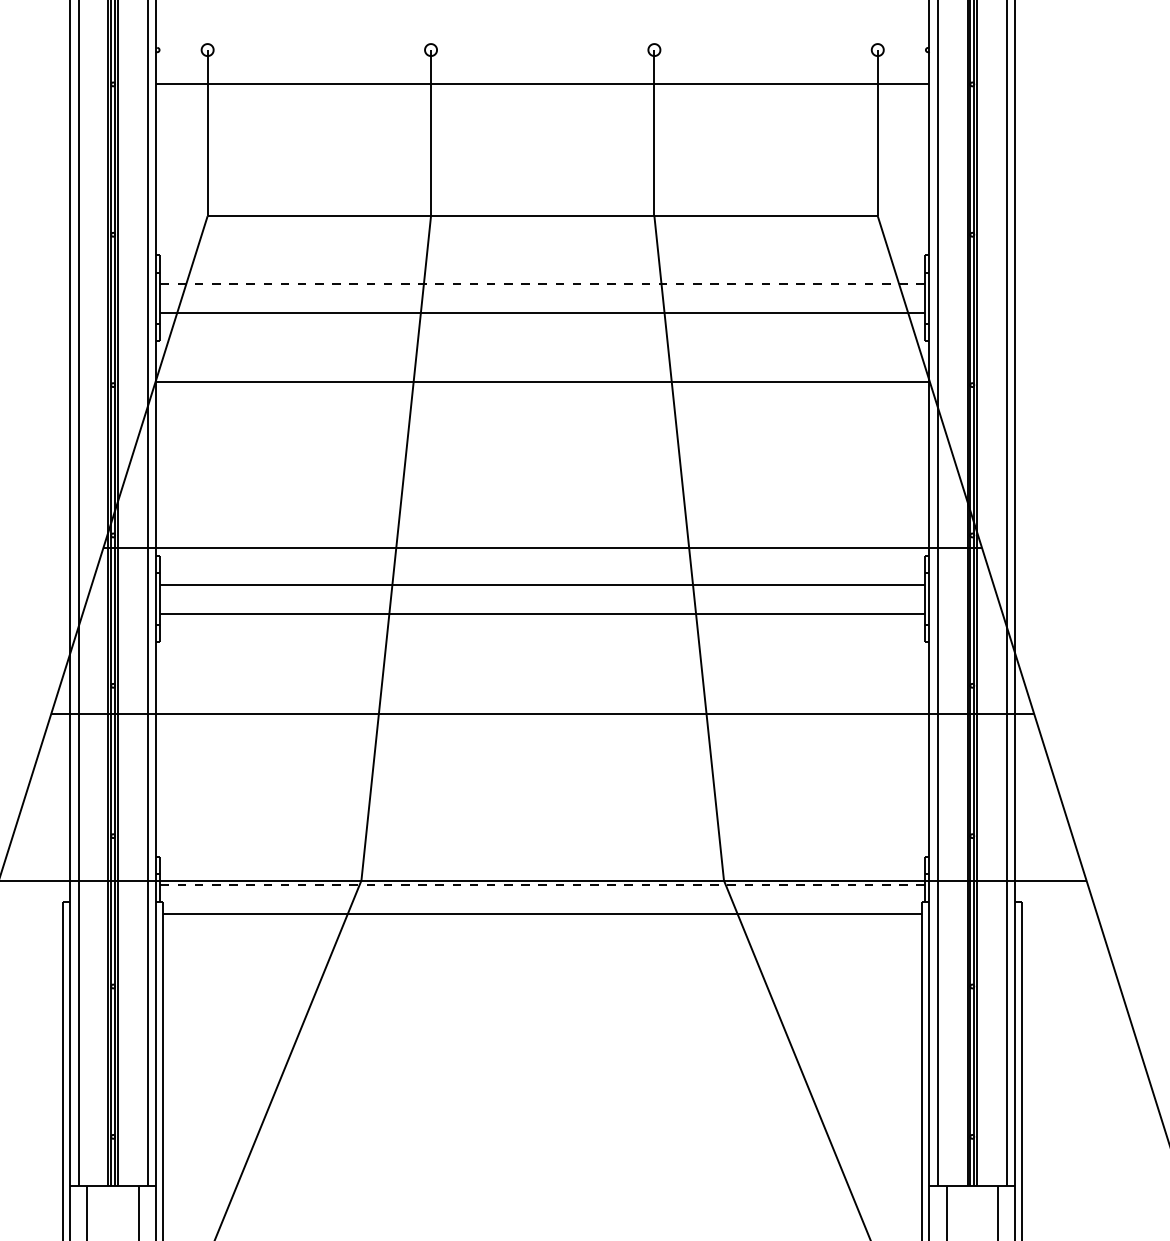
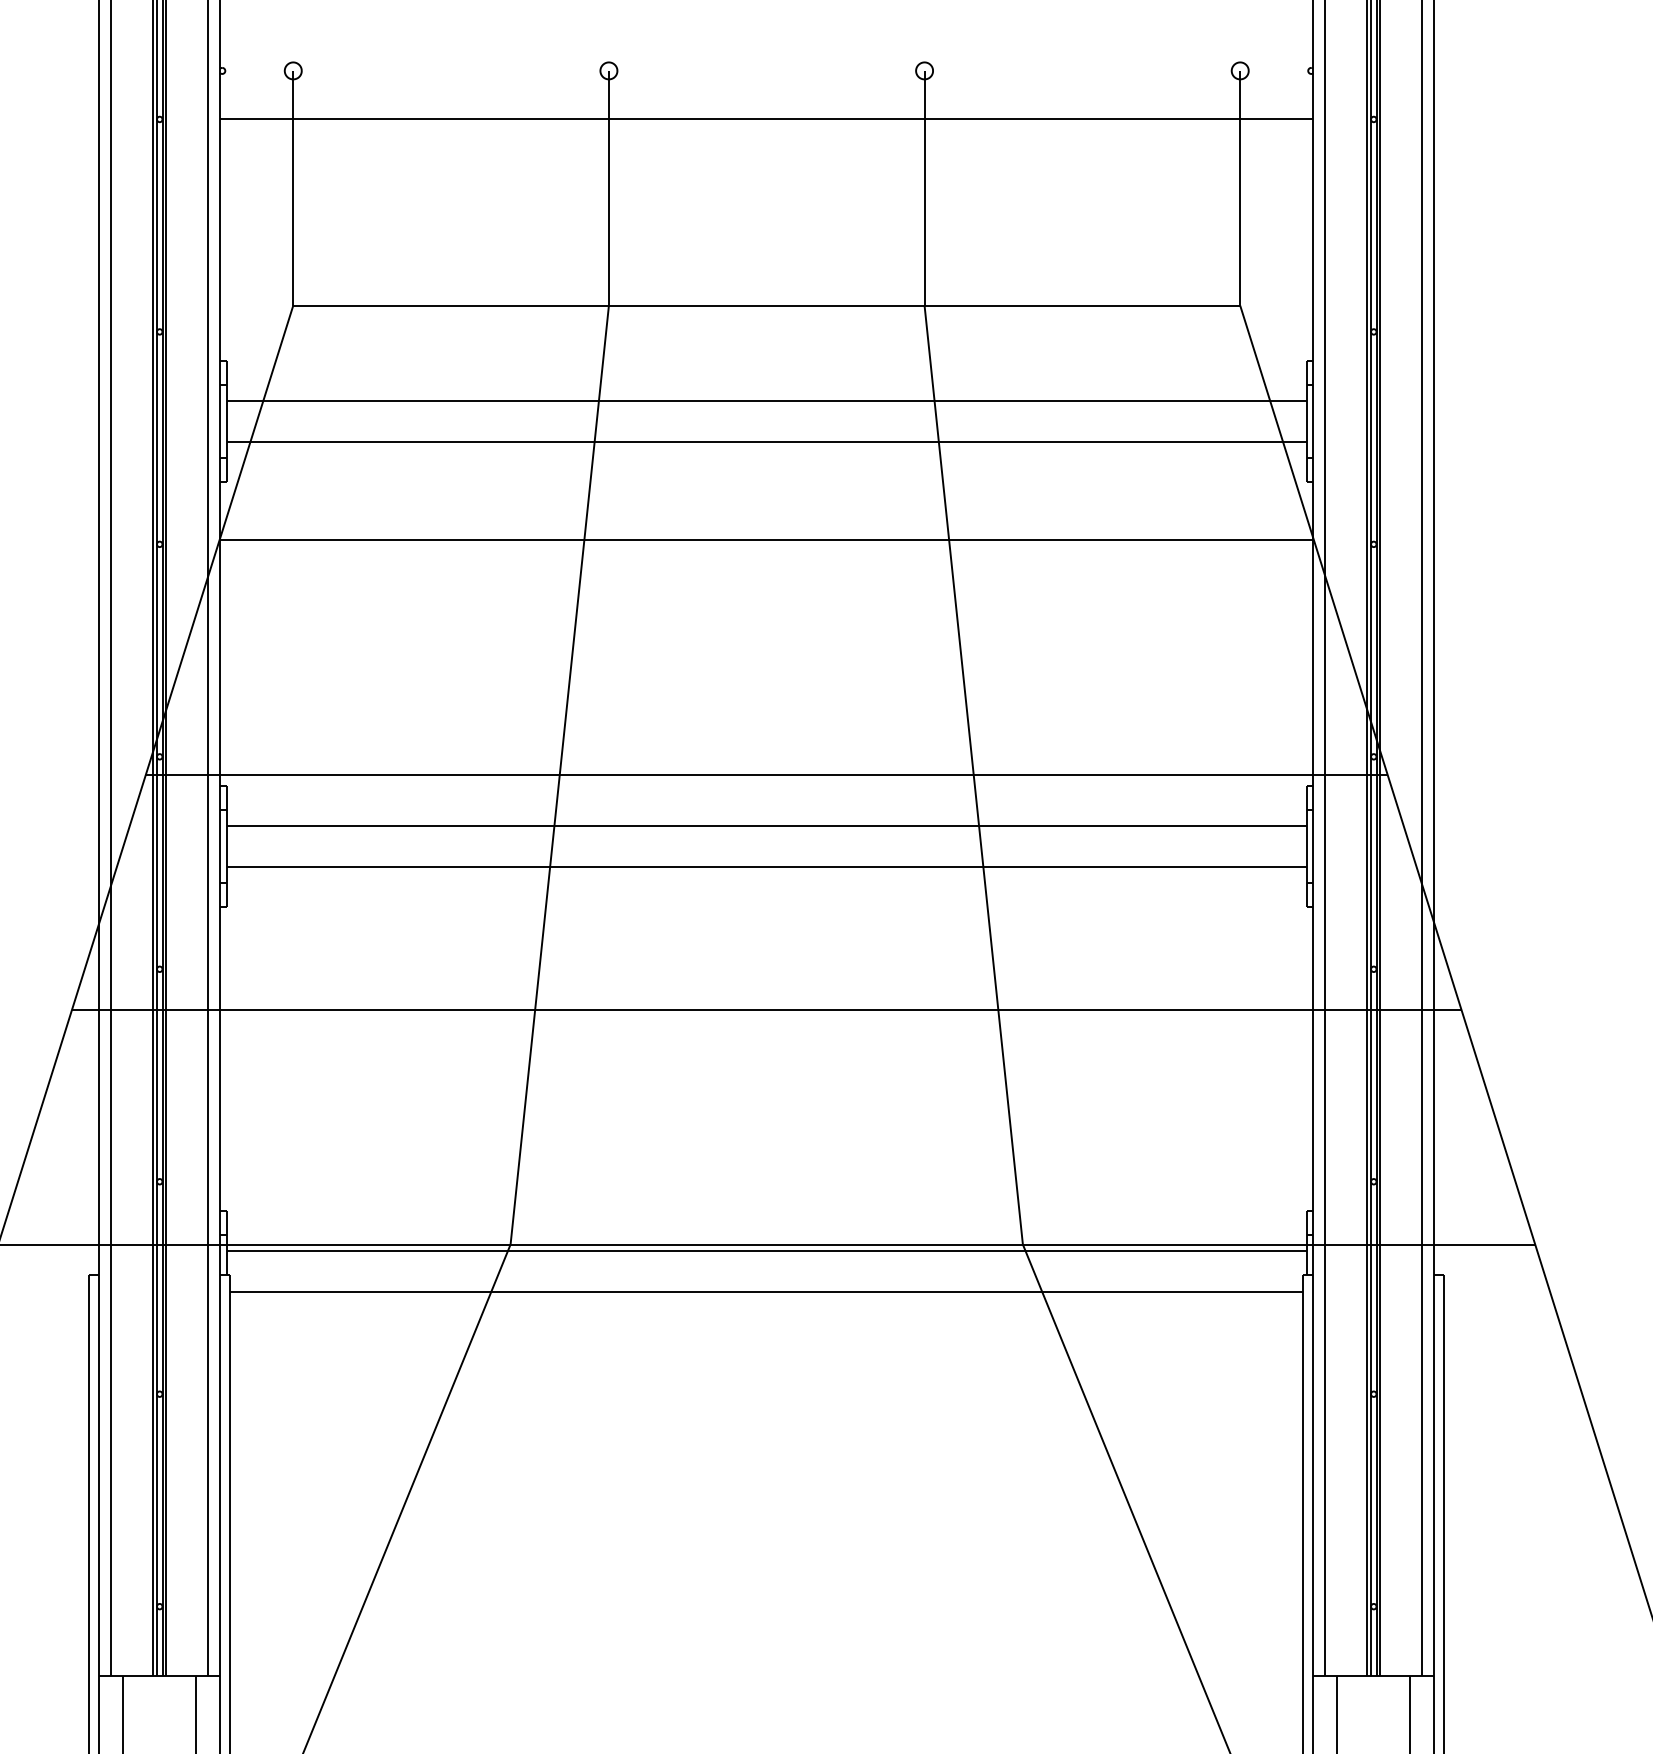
line: (542, 283) -> (766, 400), dashed -> solid
line: (542, 885) -> (766, 1251), dashed -> solid

